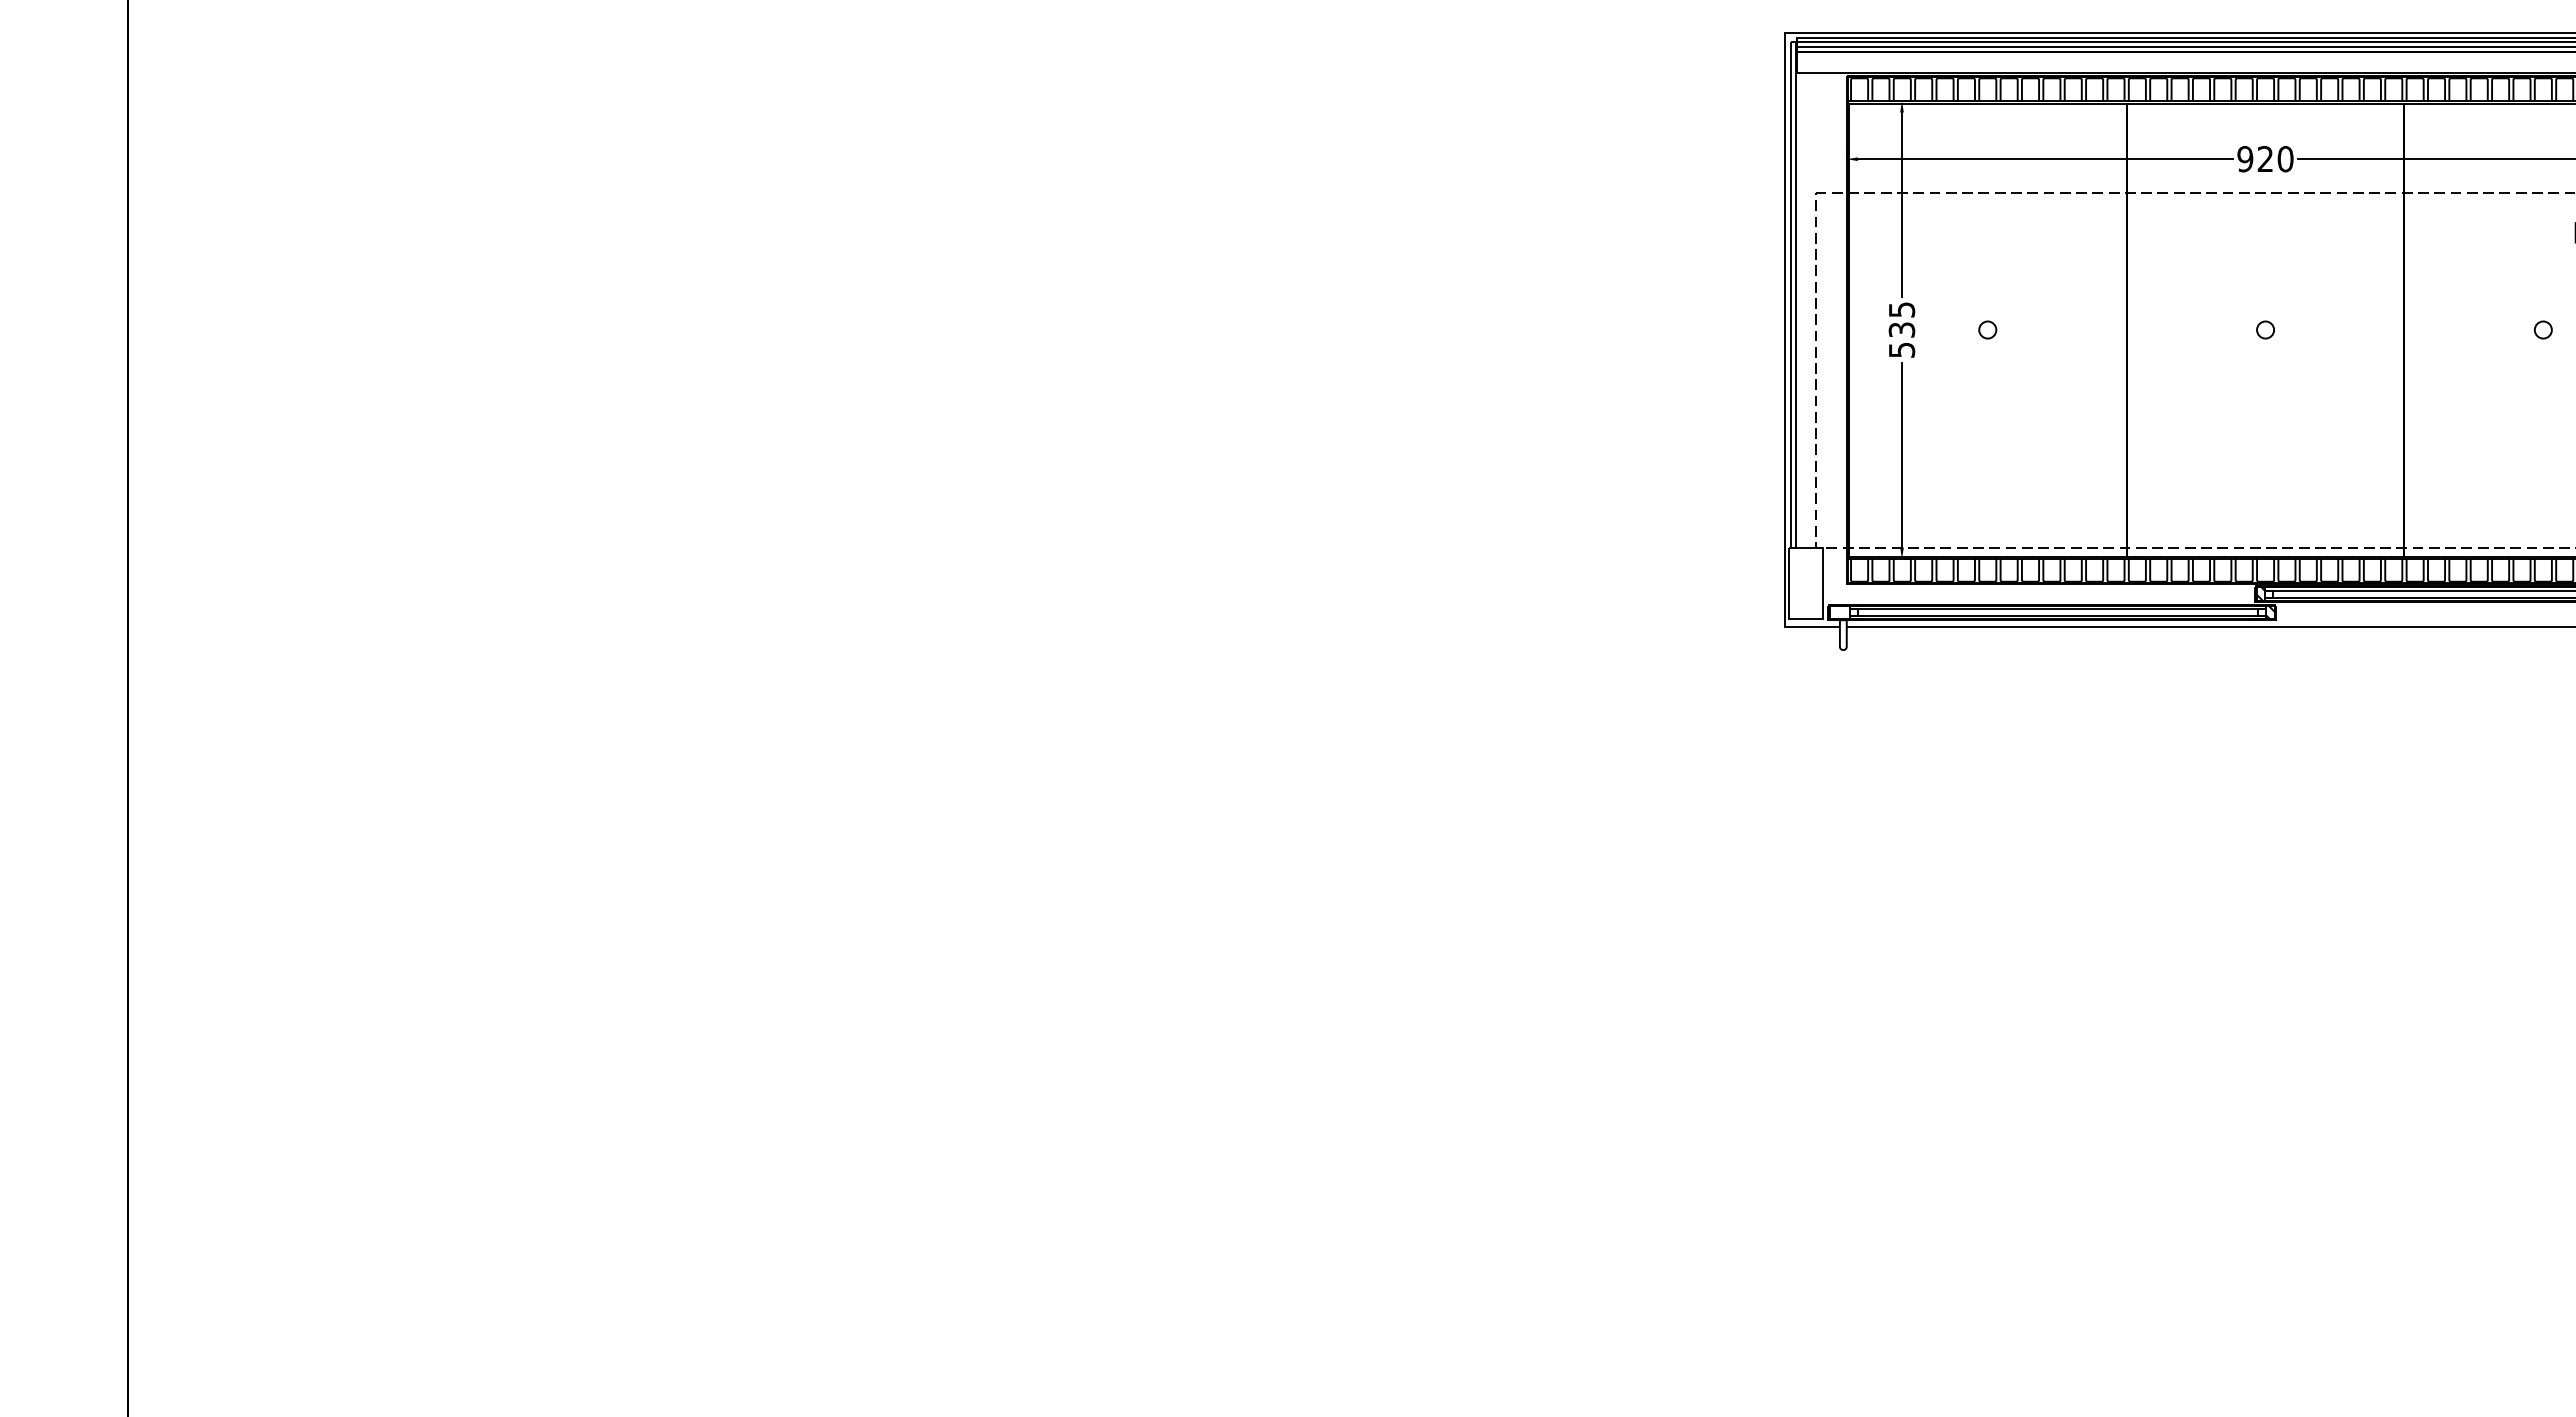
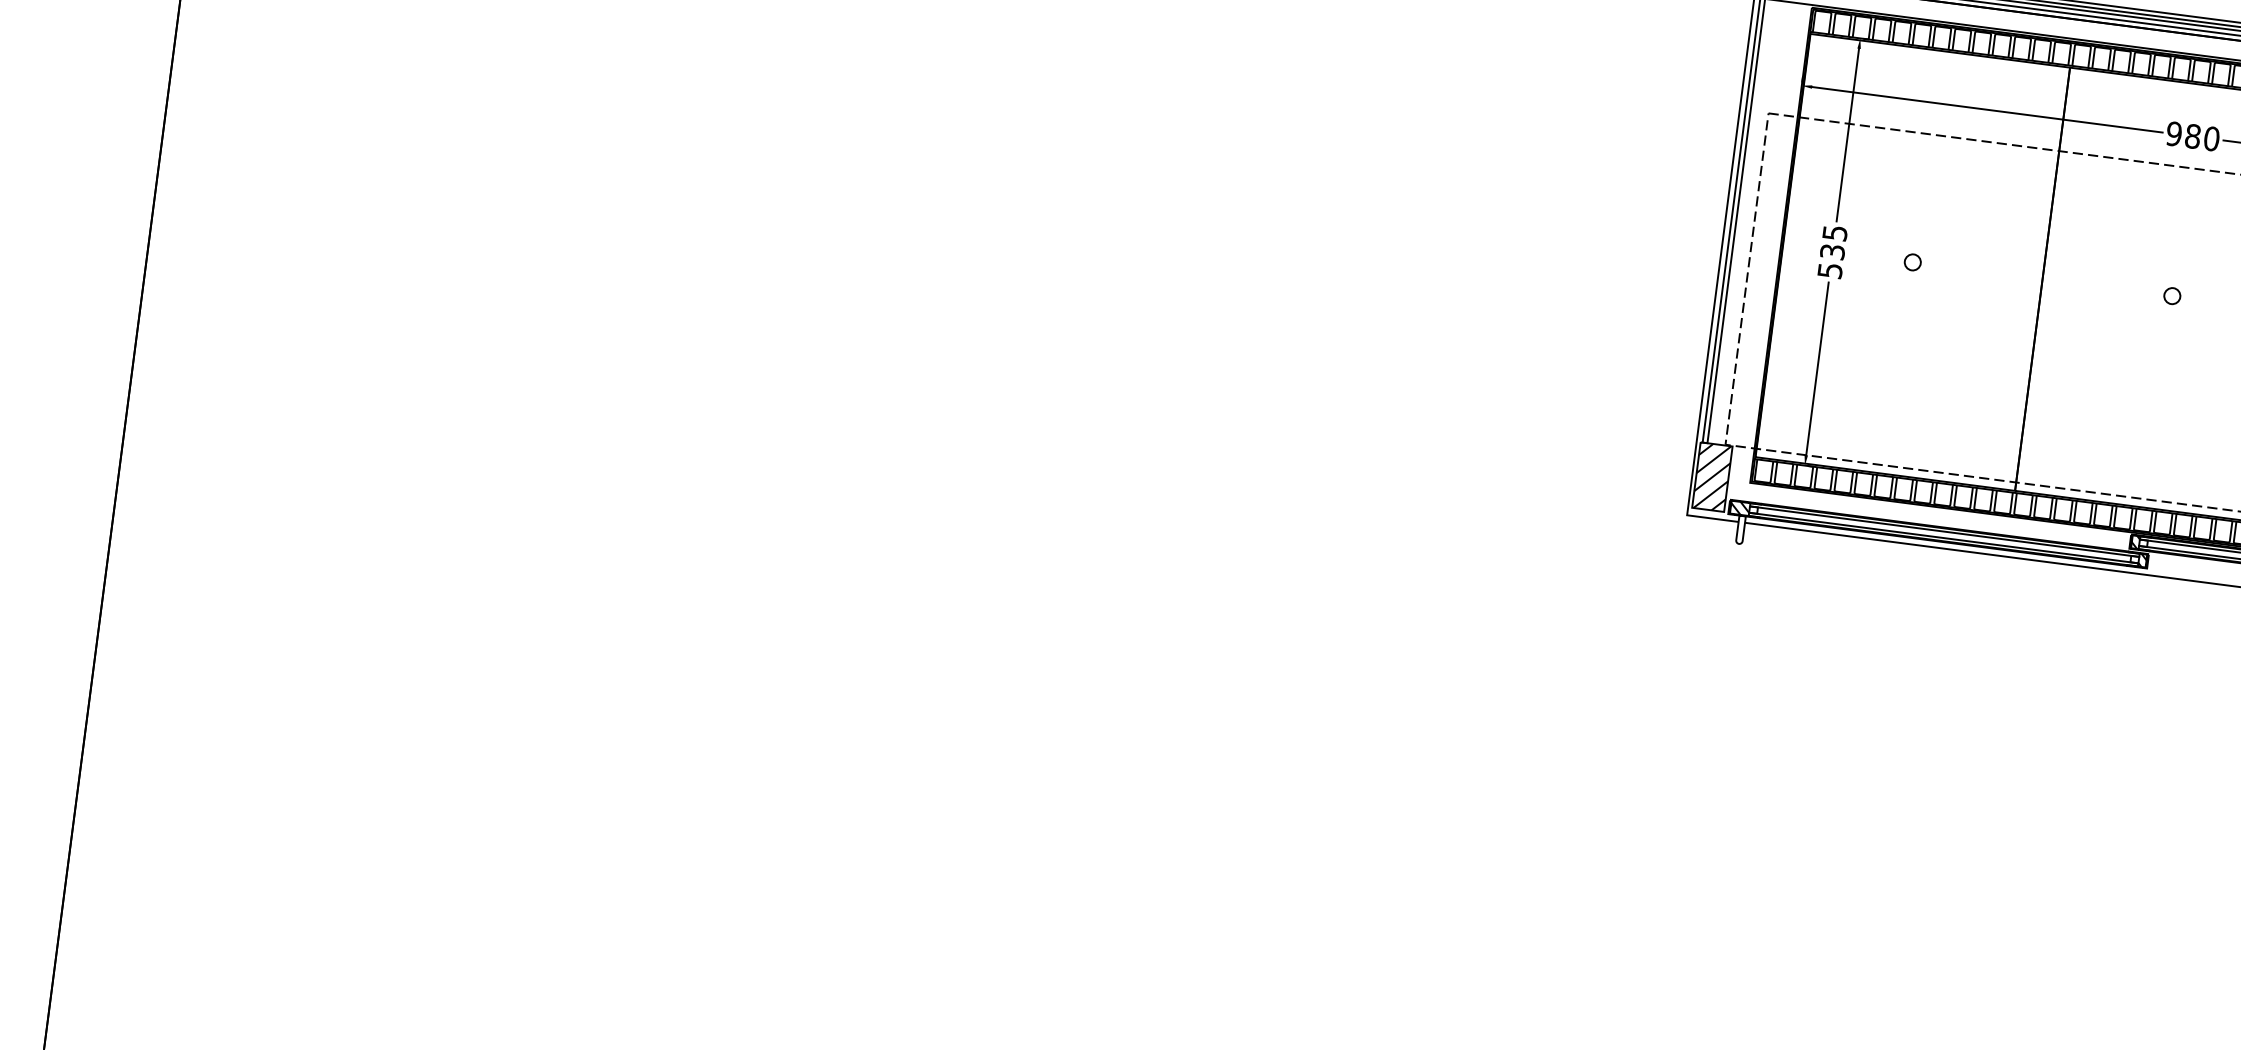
text: (2265, 159) -> (2192, 136), 920 -> 980
hatch: (1806, 583) -> (1712, 477), added
hatch: (1839, 612) -> (1740, 508), added

